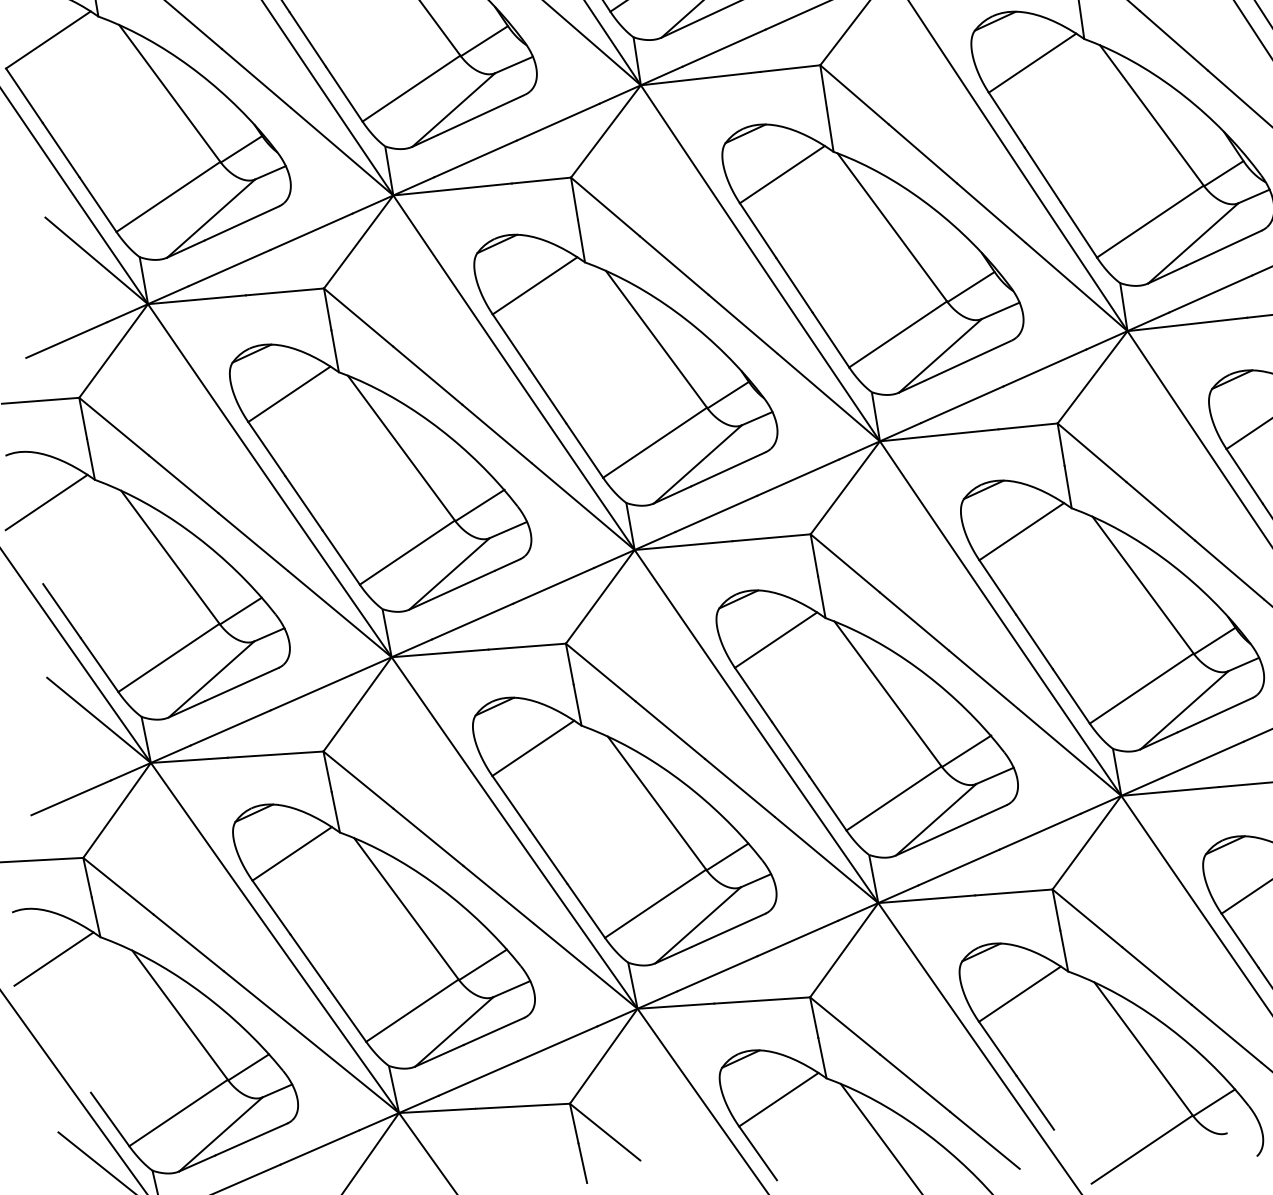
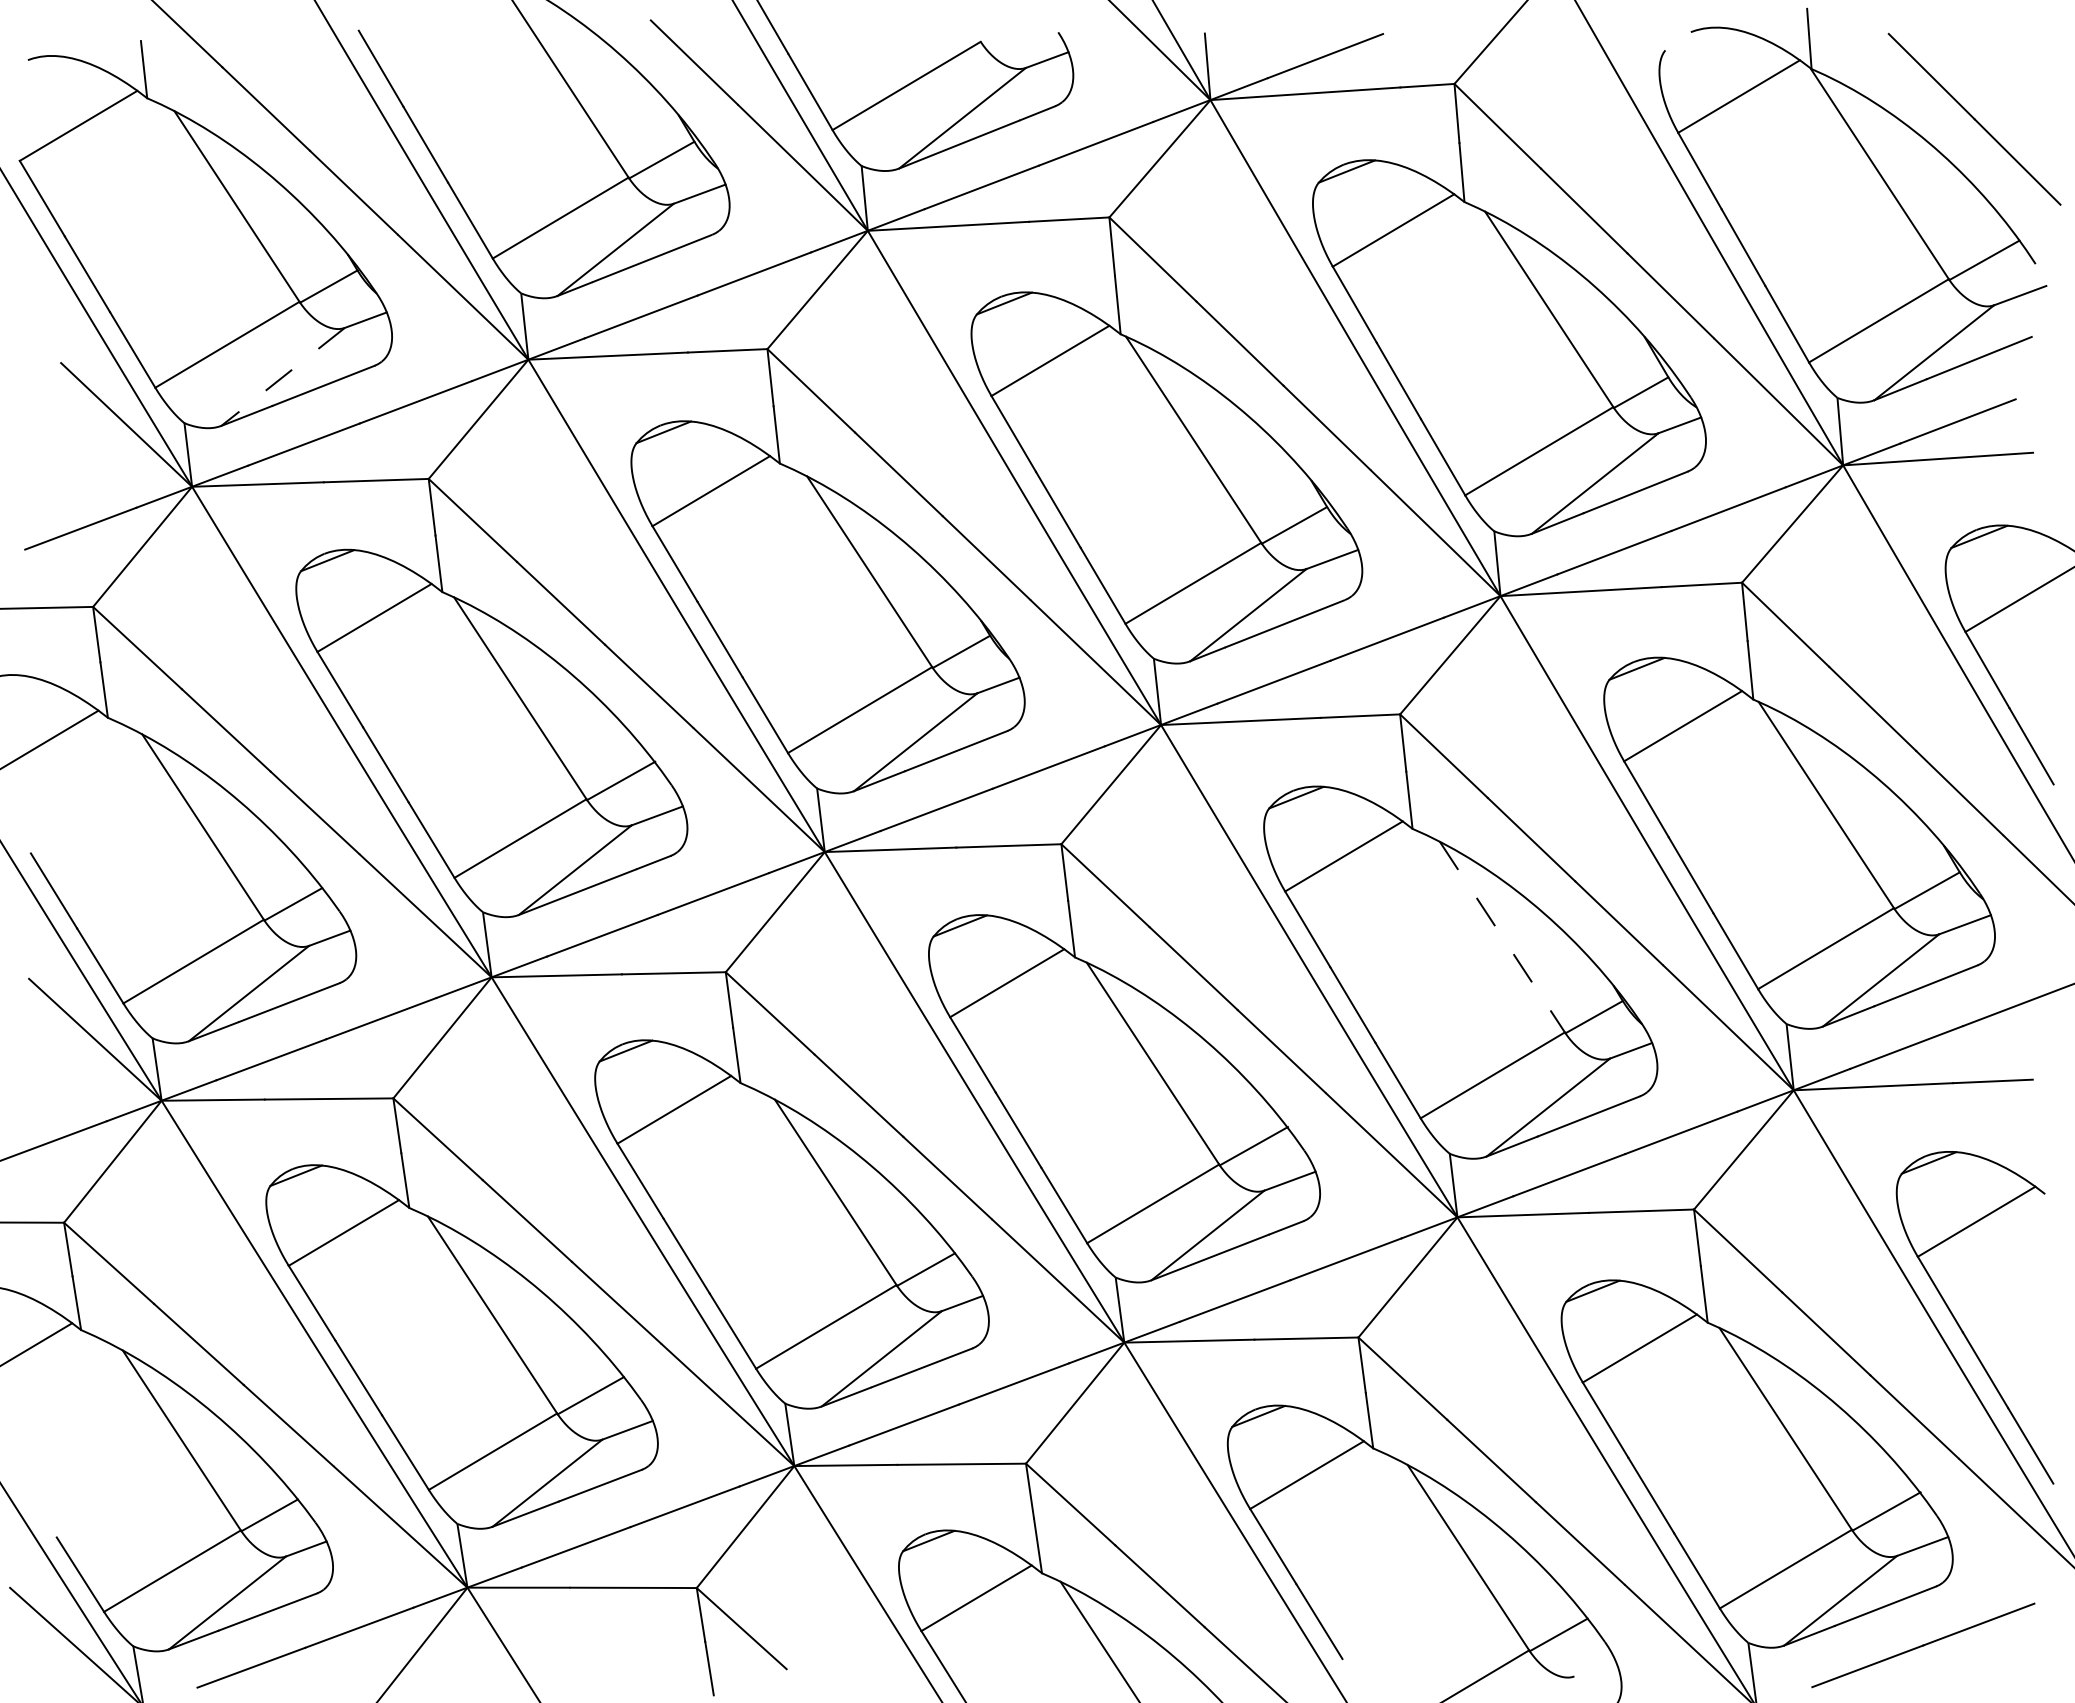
line: (211, 218) -> (283, 376), solid -> dashed
line: (1143, 585) -> (1502, 937), solid -> dashed

